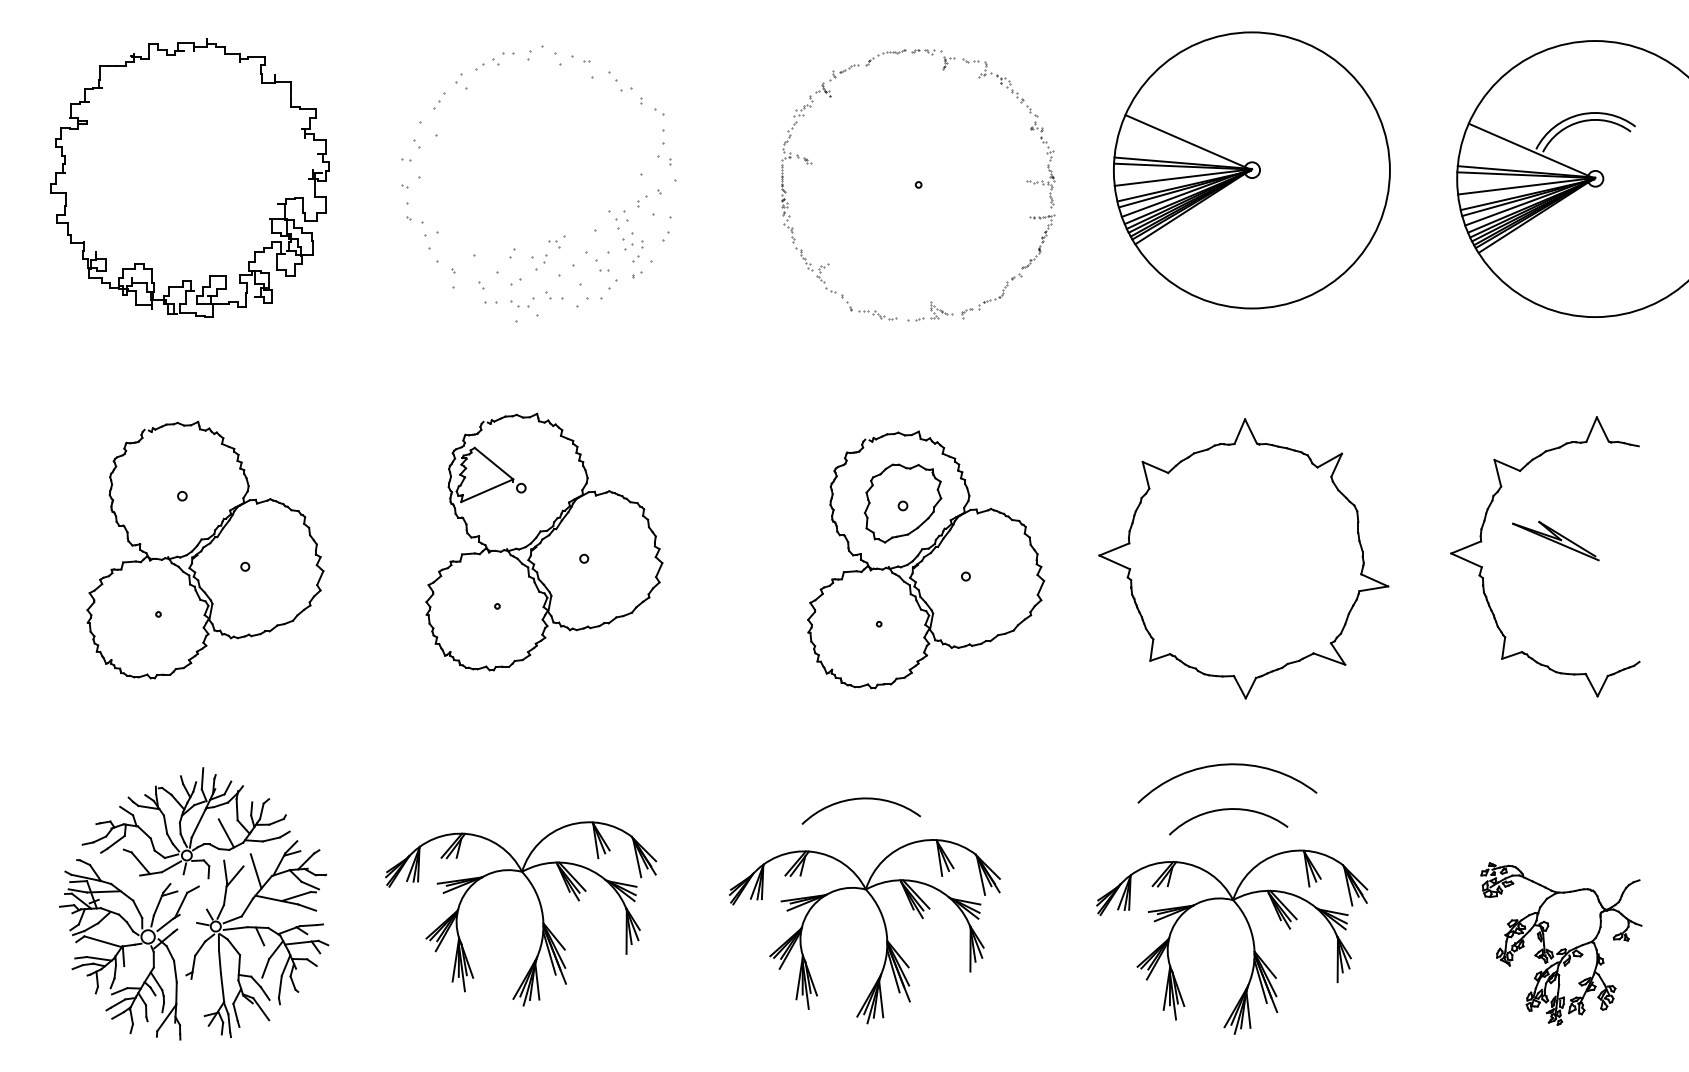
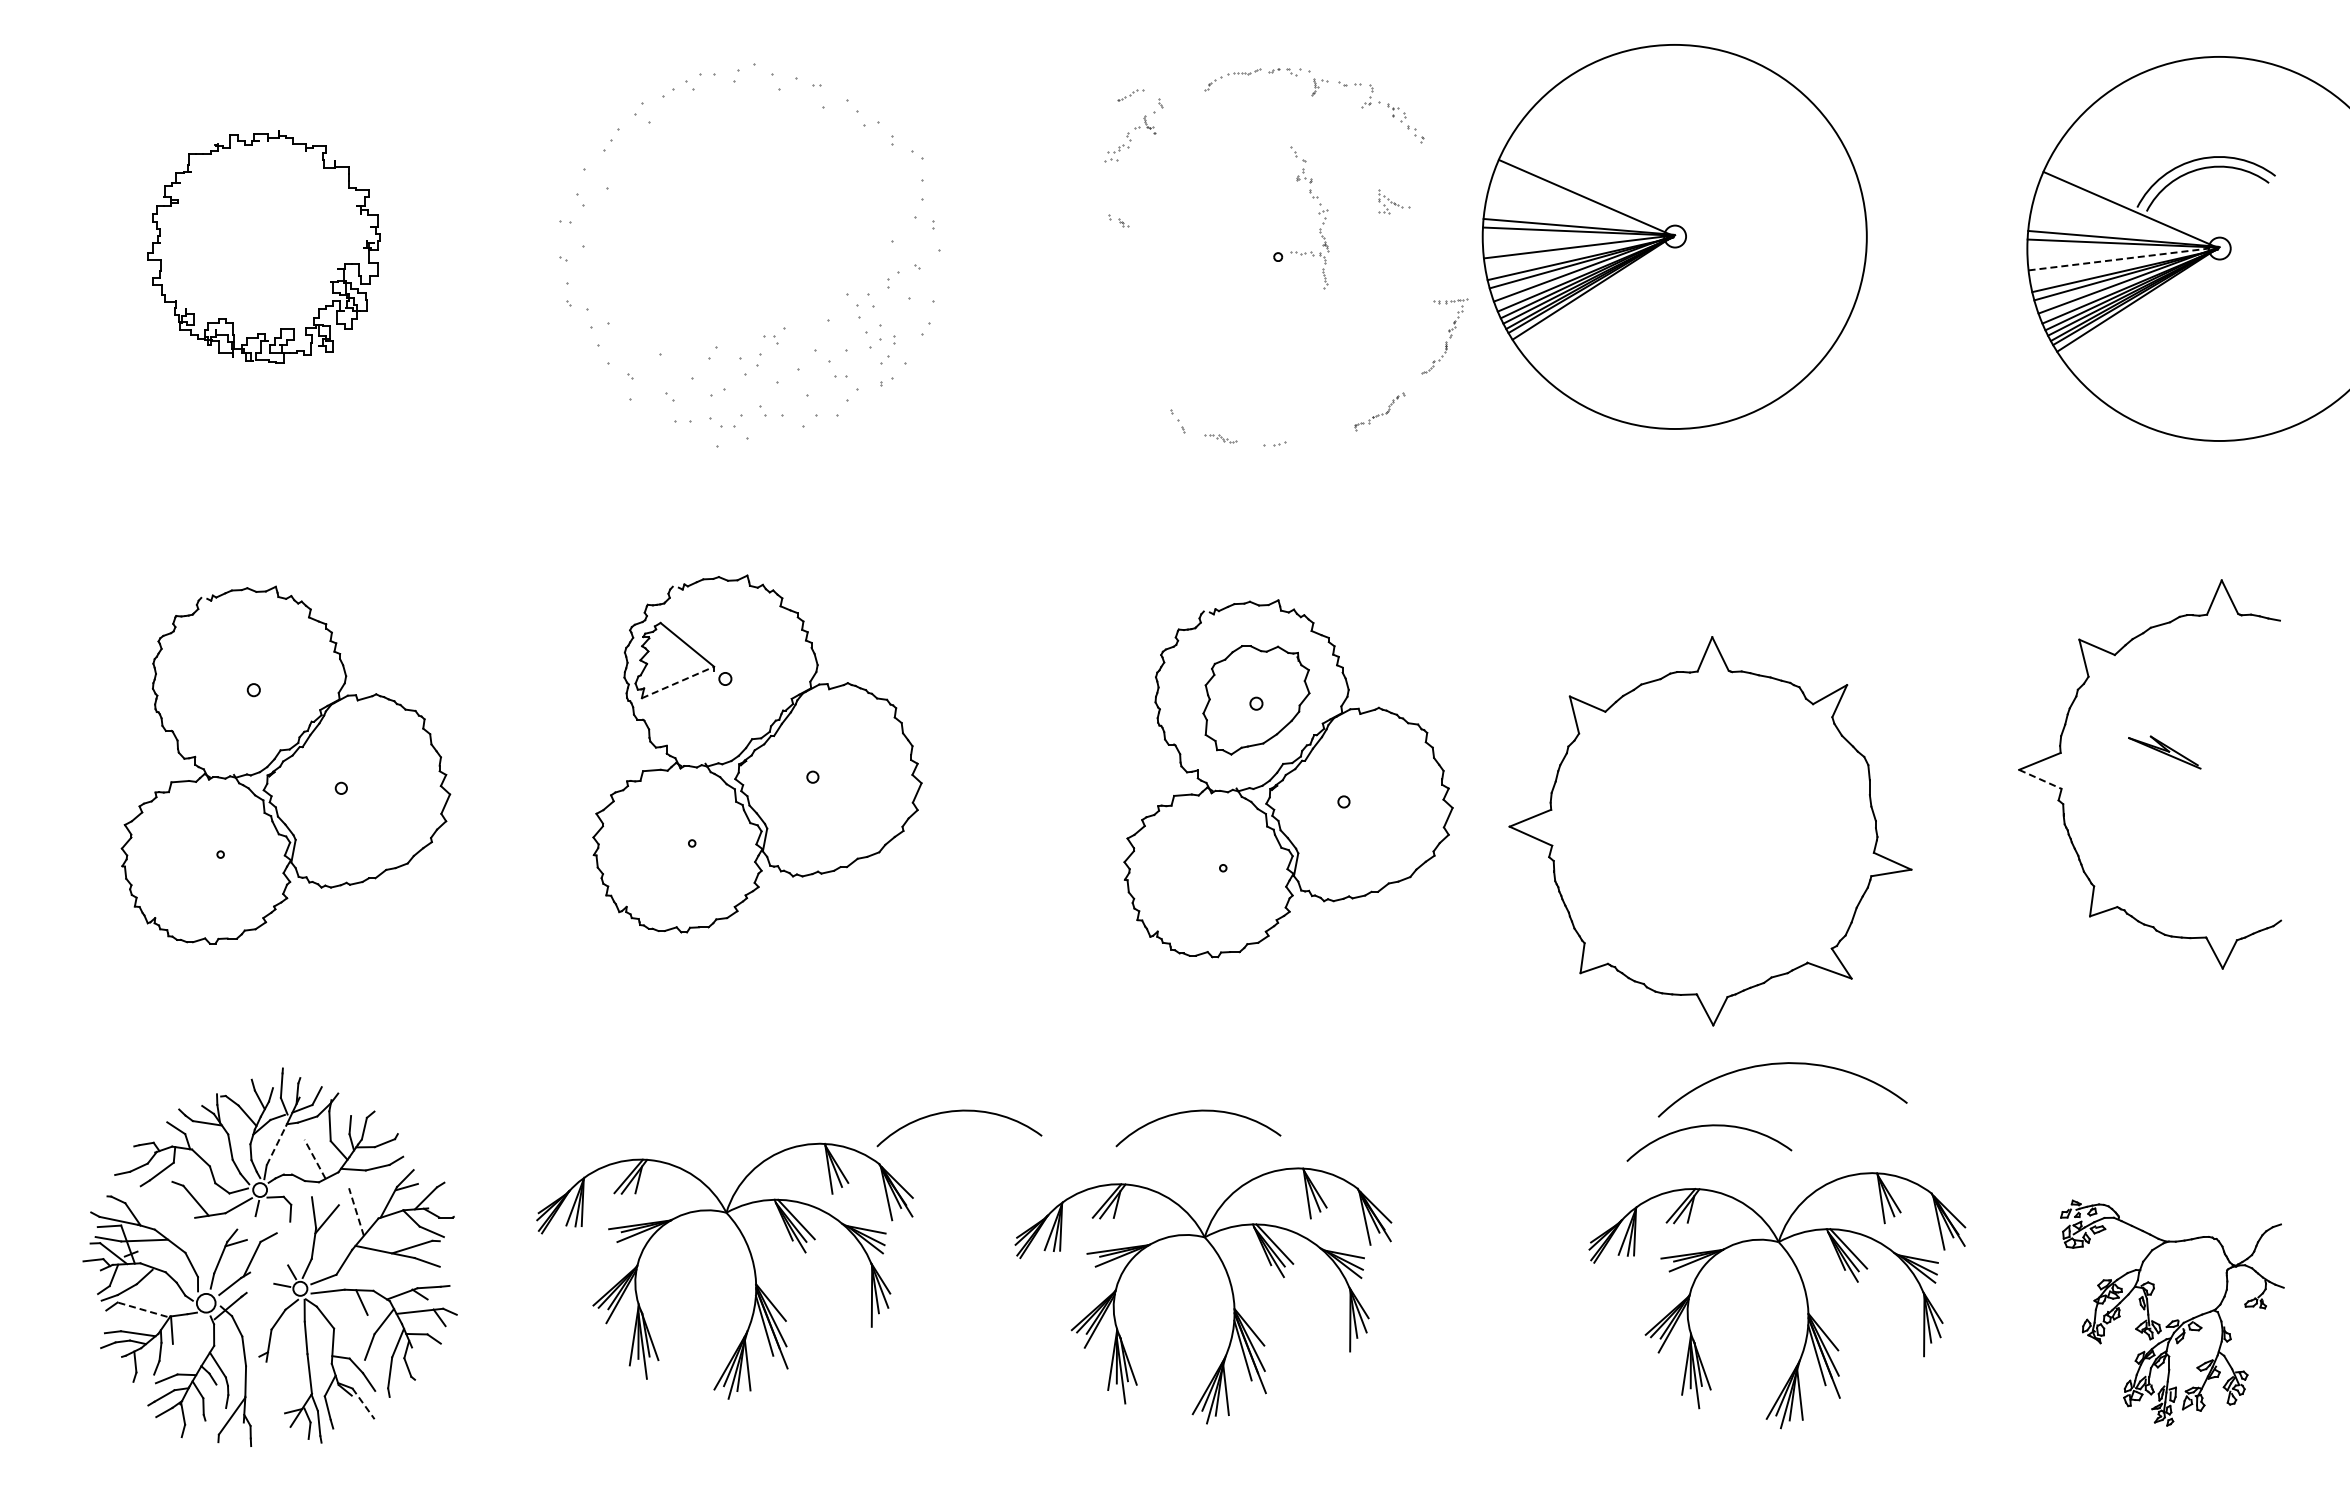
part: (849, 68) -> (1130, 95), moved
part: (1046, 153) -> (1318, 213), moved
part: (1251, 170) -> (1674, 236), moved
part: (189, 177) -> (263, 246), size x0.6
line: (1526, 185) -> (2123, 258), solid -> dashed
part: (790, 216) -> (1099, 300), removed
part: (991, 295) -> (1379, 411), size x0.6
part: (941, 310) -> (1394, 201), moved
part: (877, 315) -> (1220, 438), size x0.6
line: (487, 490) -> (678, 682), solid -> dashed
part: (1555, 541) -> (2164, 752), size x0.6
part: (1243, 559) -> (1710, 831), moved
line: (1466, 560) -> (2040, 779), solid -> dashed
arc: (1227, 765) -> (1782, 1064), moved
arc: (689, 799) -> (959, 1111), added
line: (198, 823) -> (276, 1145), solid -> dashed
line: (225, 832) -> (314, 1158), solid -> dashed
line: (256, 871) -> (356, 1212), solid -> dashed
part: (1251, 937) -> (1804, 1293), moved
line: (102, 941) -> (142, 1309), solid -> dashed
line: (261, 1008) -> (363, 1403), solid -> dashed

